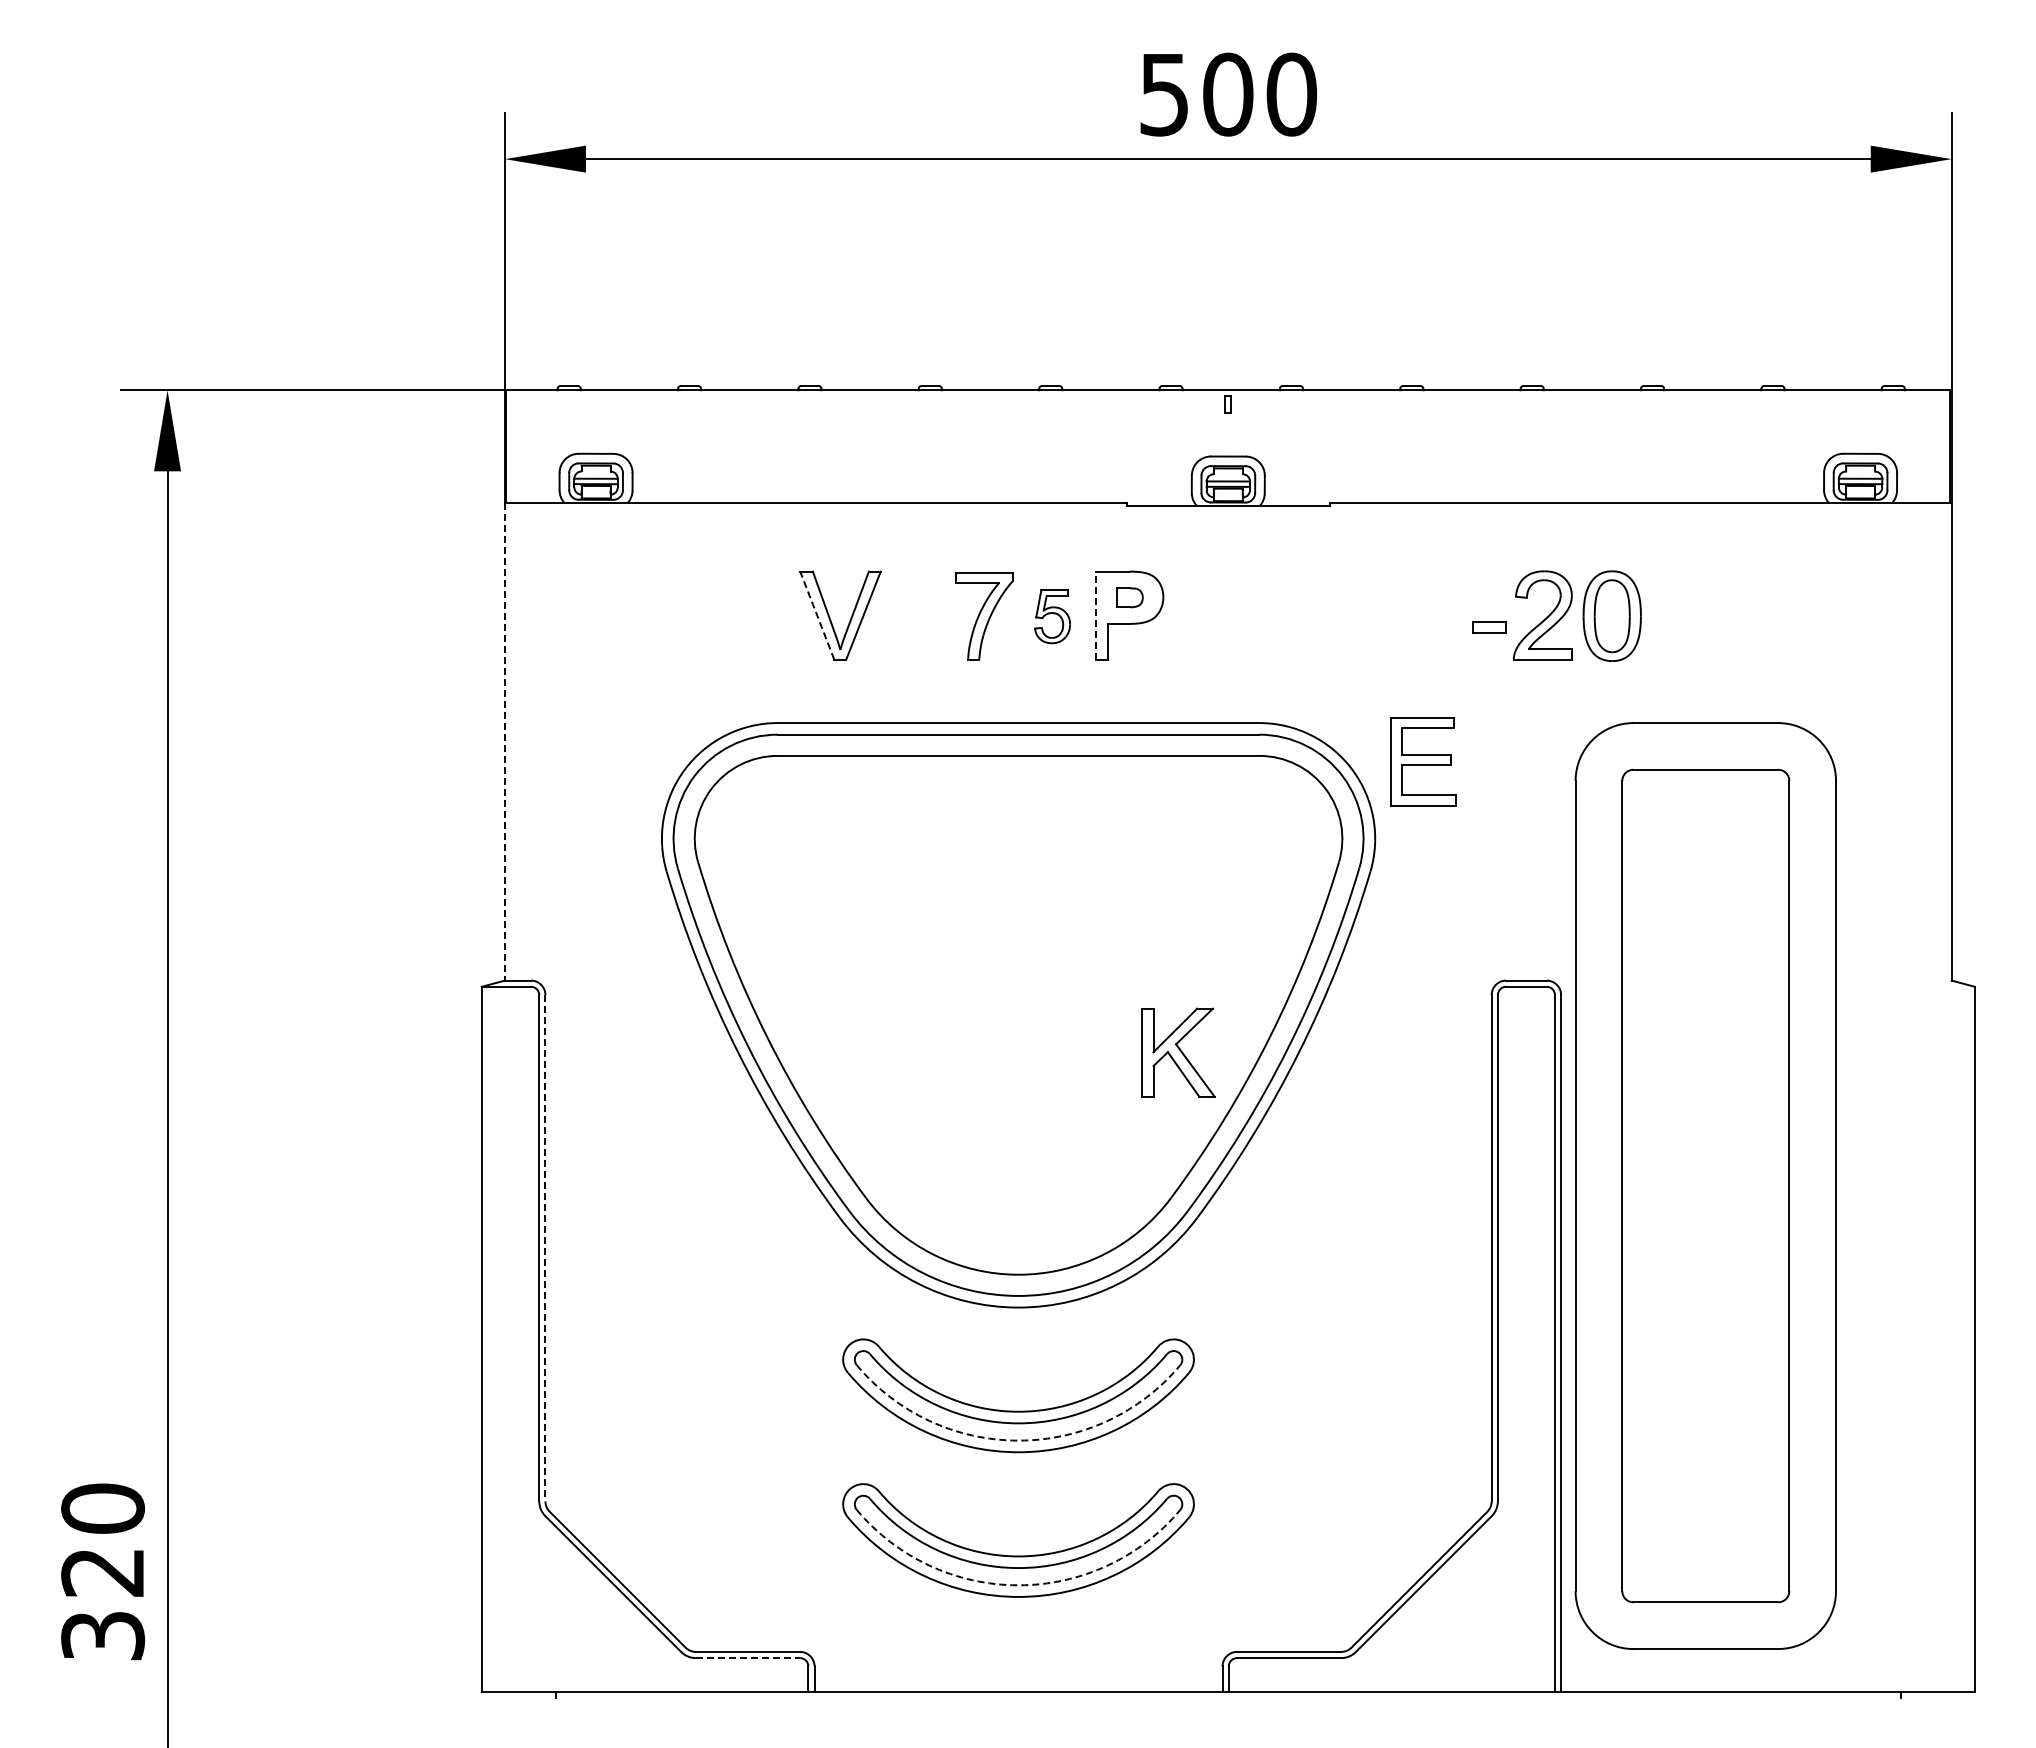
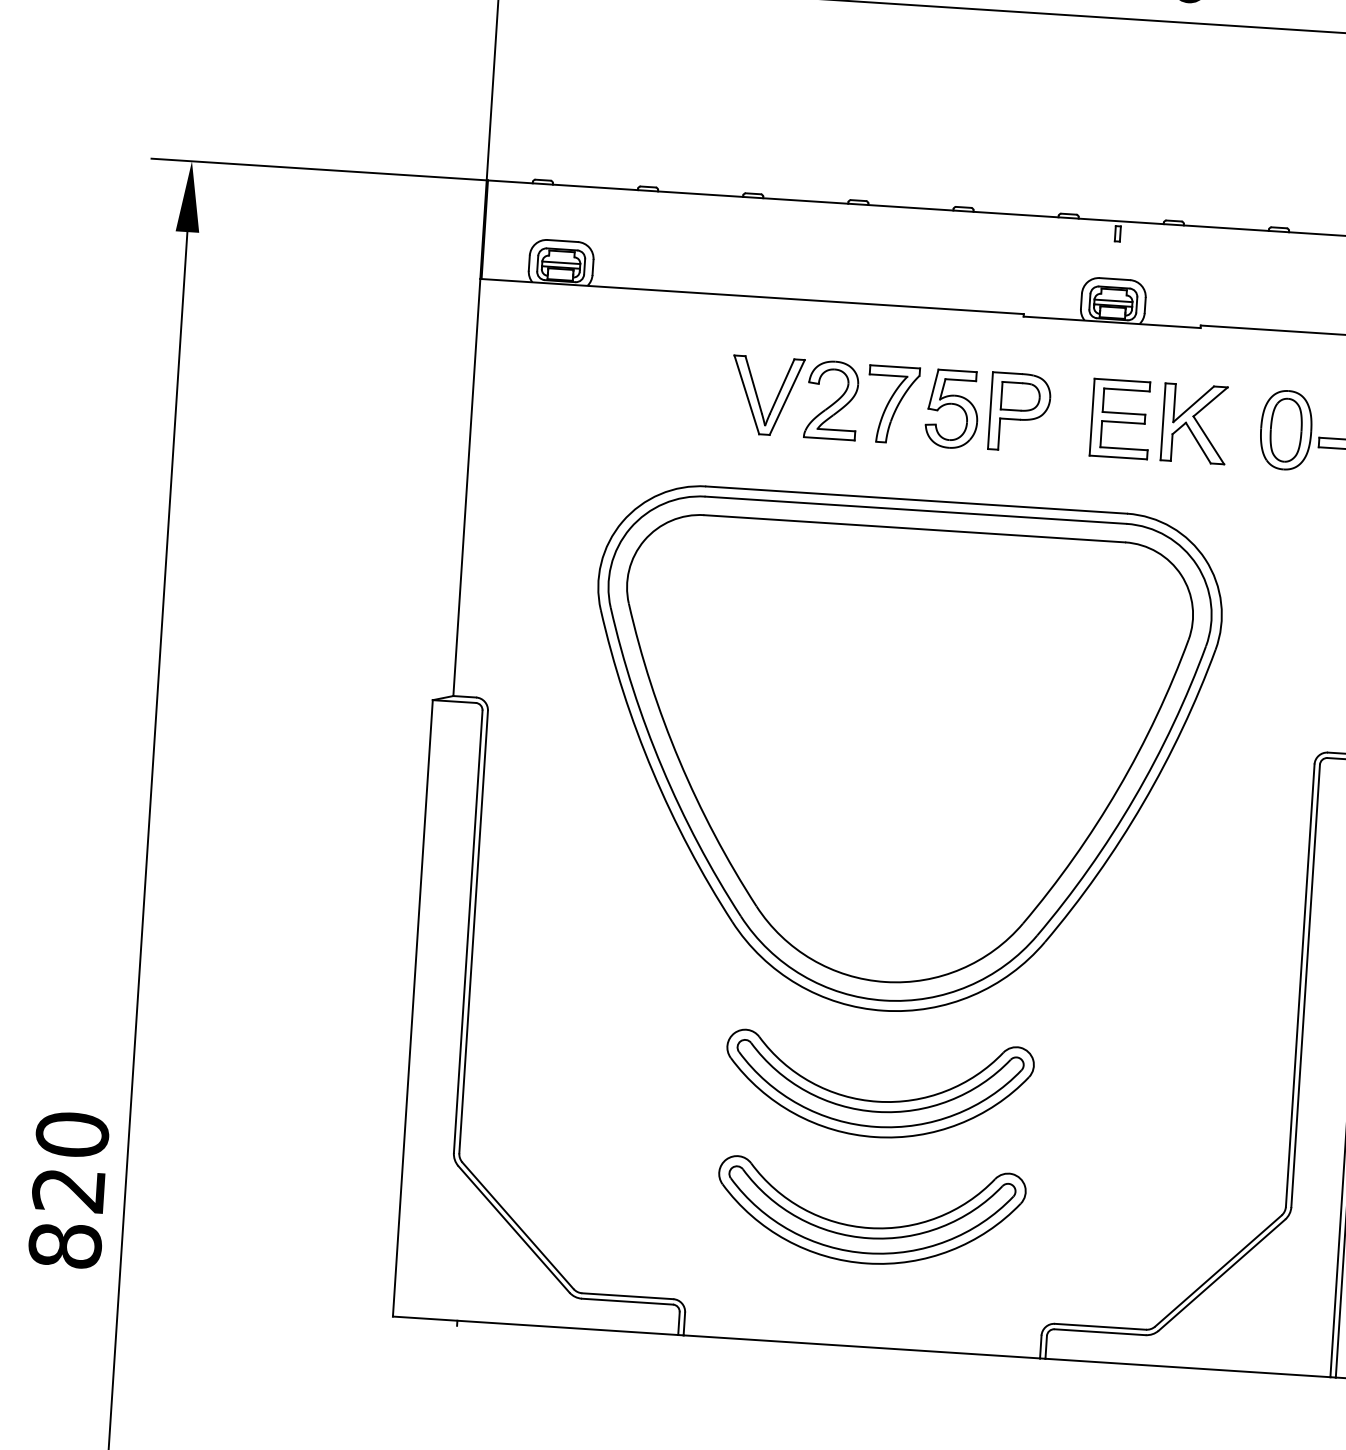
part: (1129, 597) -> (1020, 396), size x1.67
line: (817, 615) -> (747, 394), dashed -> solid
part: (914, 615) -> (831, 400), added
line: (1096, 615) -> (990, 410), dashed -> solid
part: (1434, 615) -> (1286, 429), added
part: (1052, 616) -> (952, 408), size x1.67
line: (504, 741) -> (466, 487), dashed -> solid
part: (1423, 761) -> (1120, 418), moved
part: (1178, 1052) -> (1195, 423), moved
line: (545, 1248) -> (473, 932), dashed -> solid
arc: (1018, 1440) -> (876, 1126), dashed -> solid
arc: (1018, 1585) -> (867, 1253), dashed -> solid
text: (103, 1635) -> (65, 1245), 320 -> 820
line: (748, 1658) -> (627, 1301), dashed -> solid

